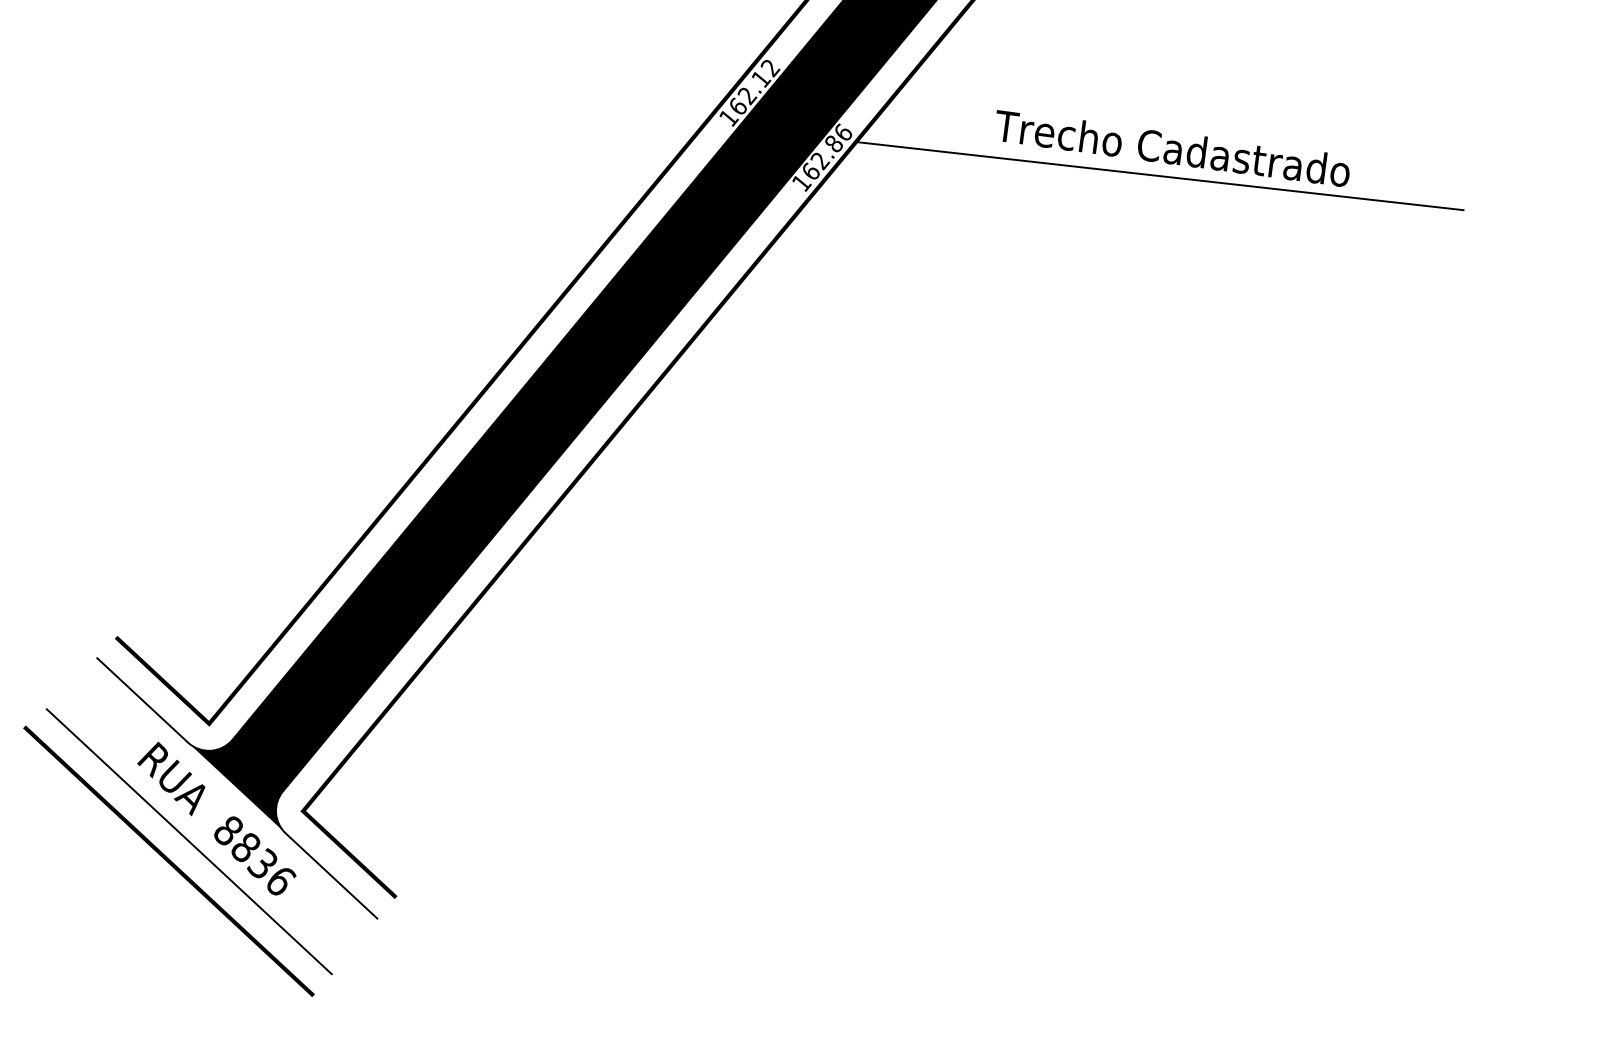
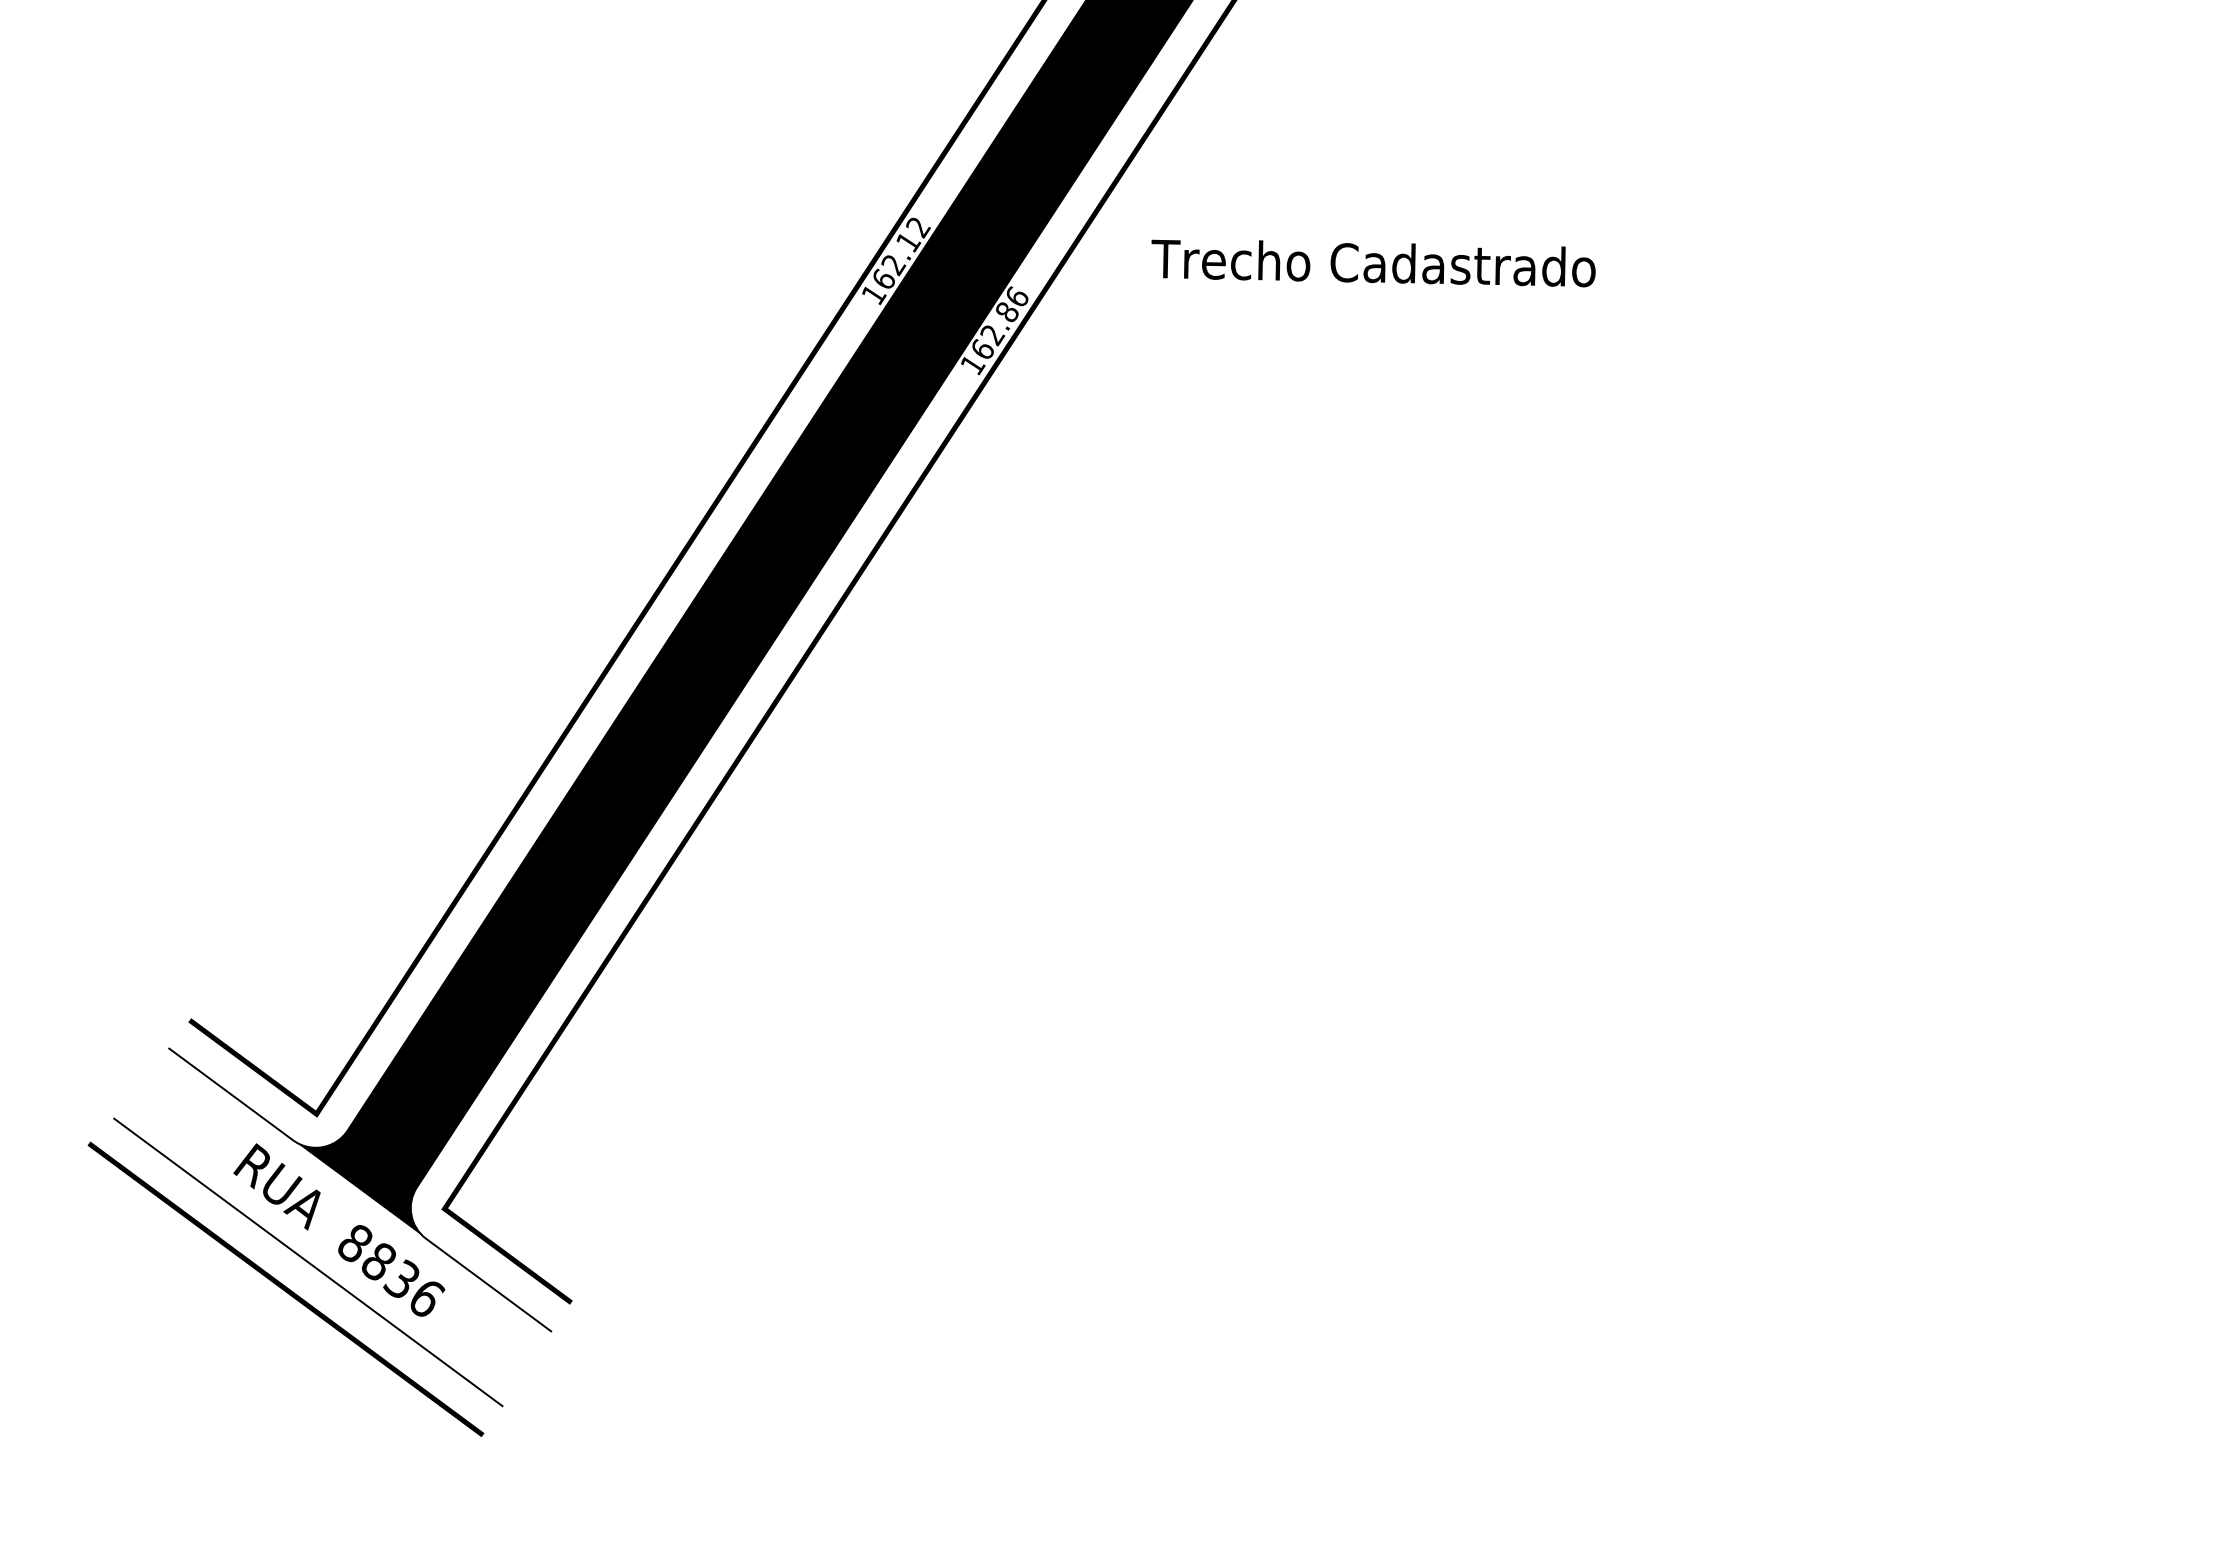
text: (1172, 148) -> (1373, 263), moved
line: (1159, 175) -> (1413, 306), removed

